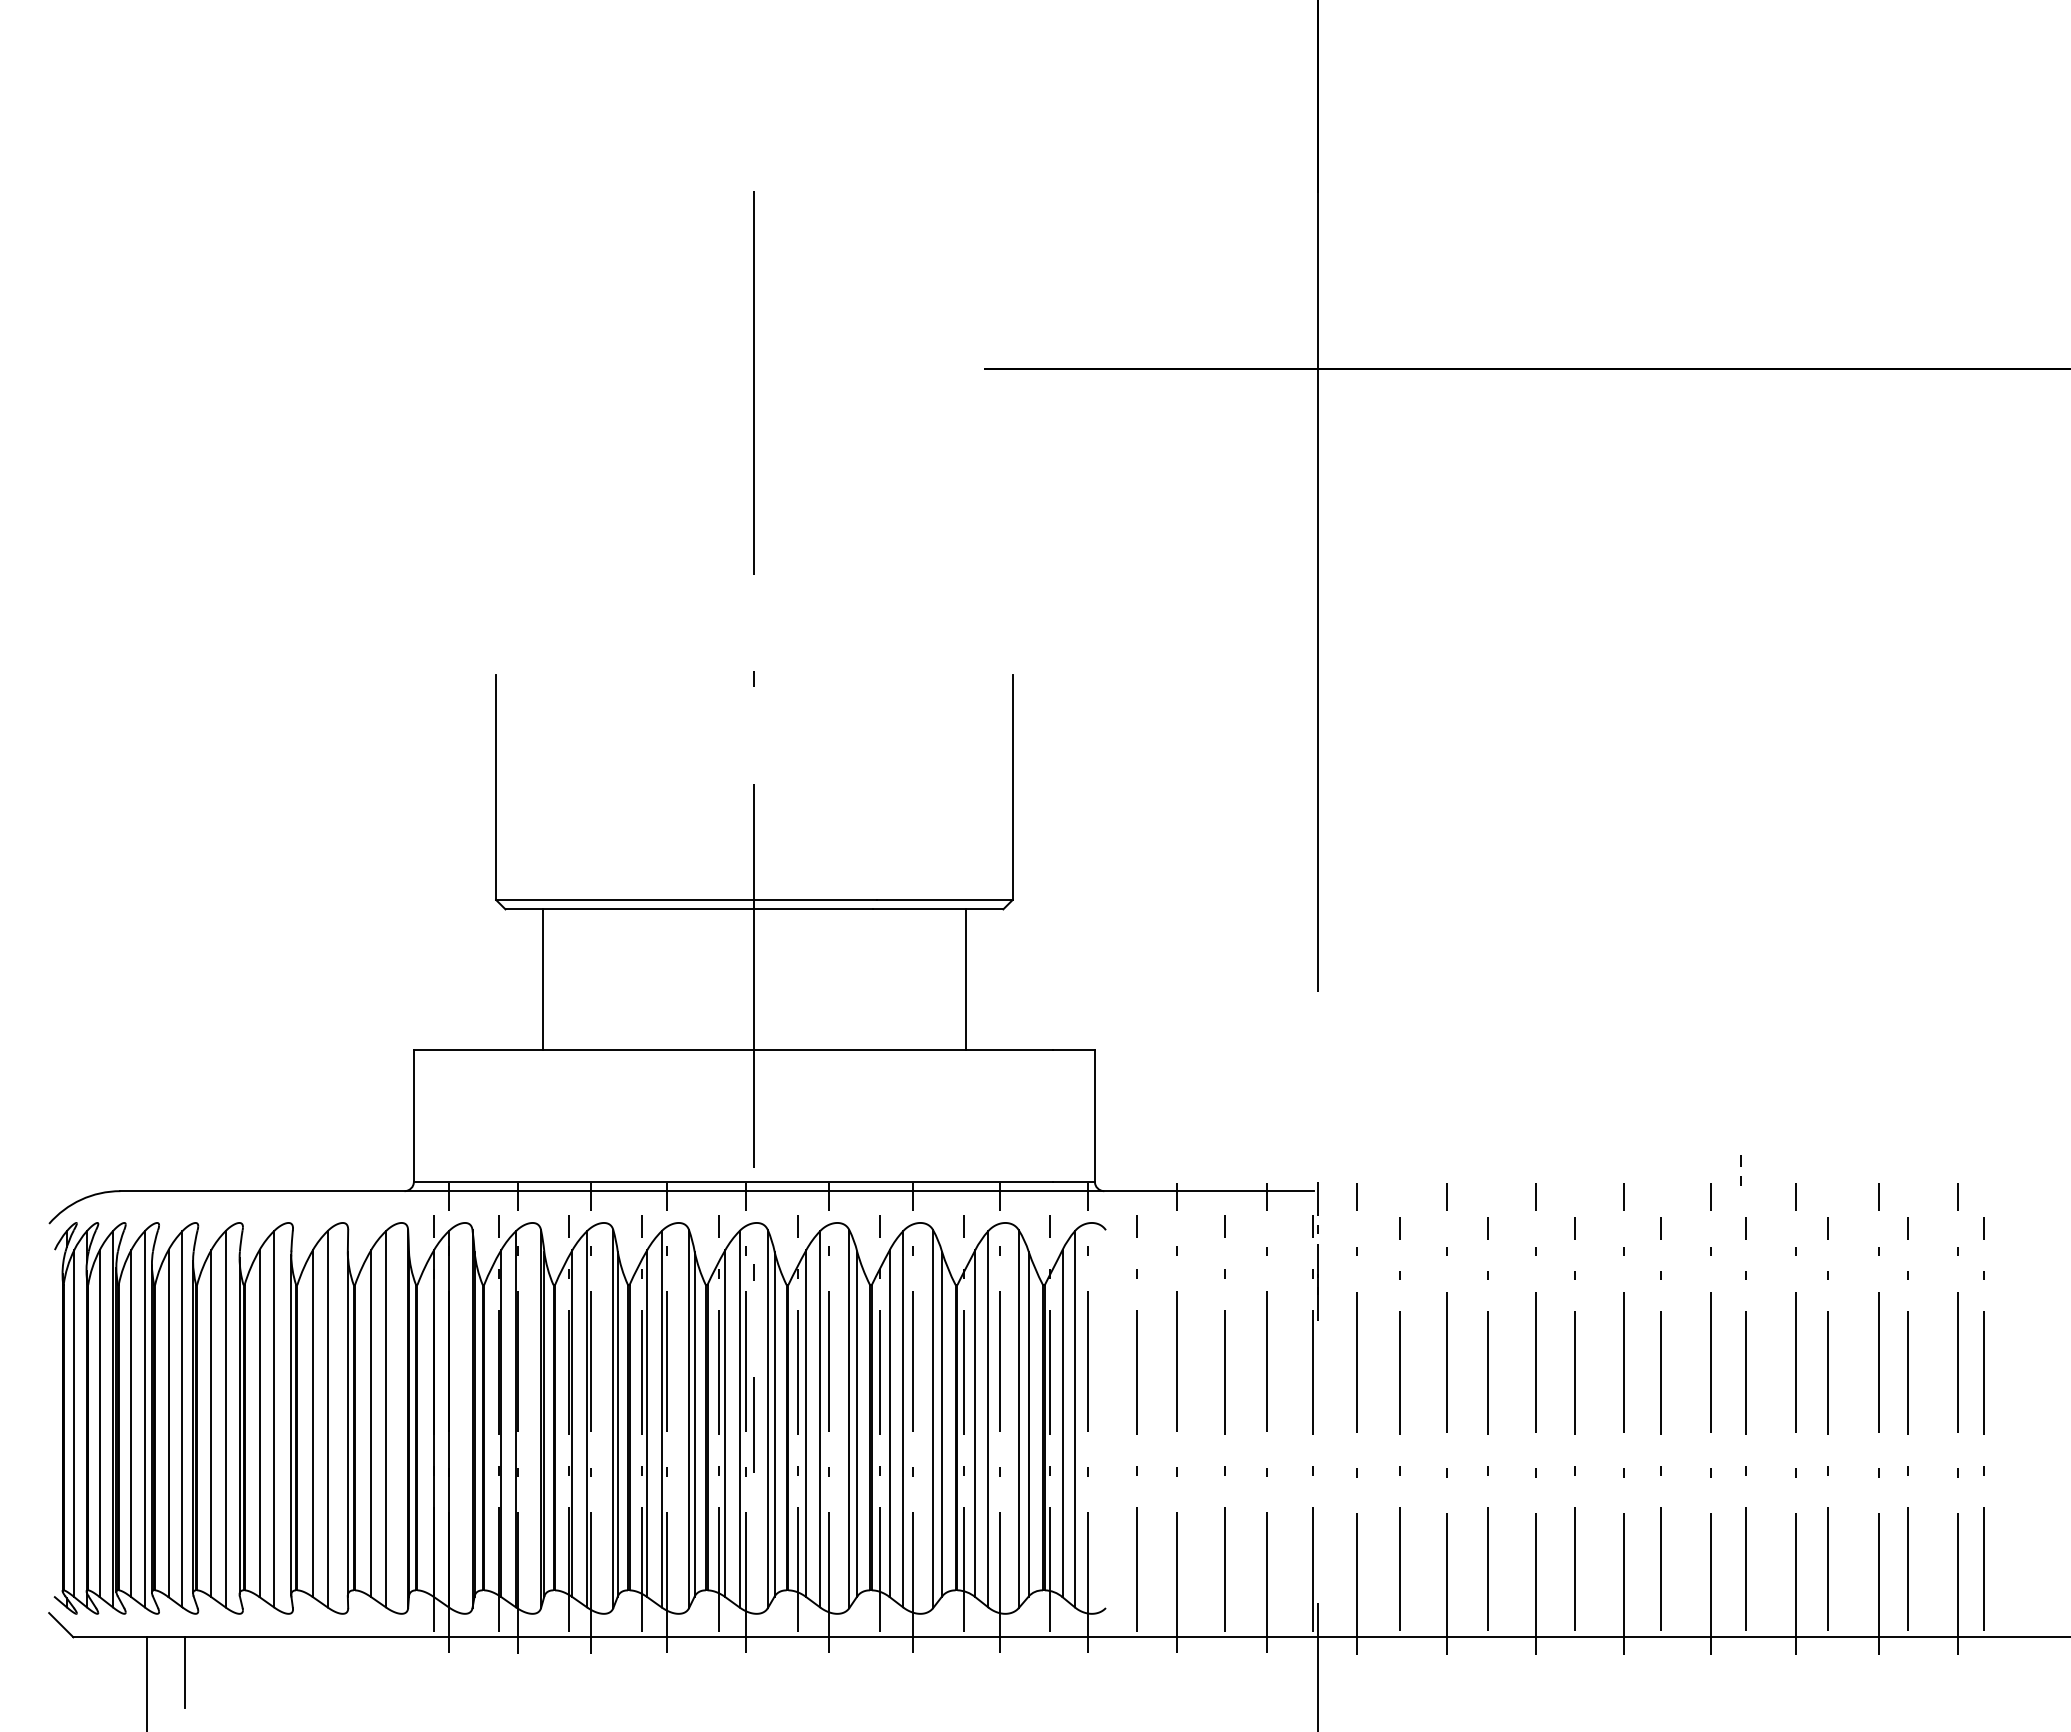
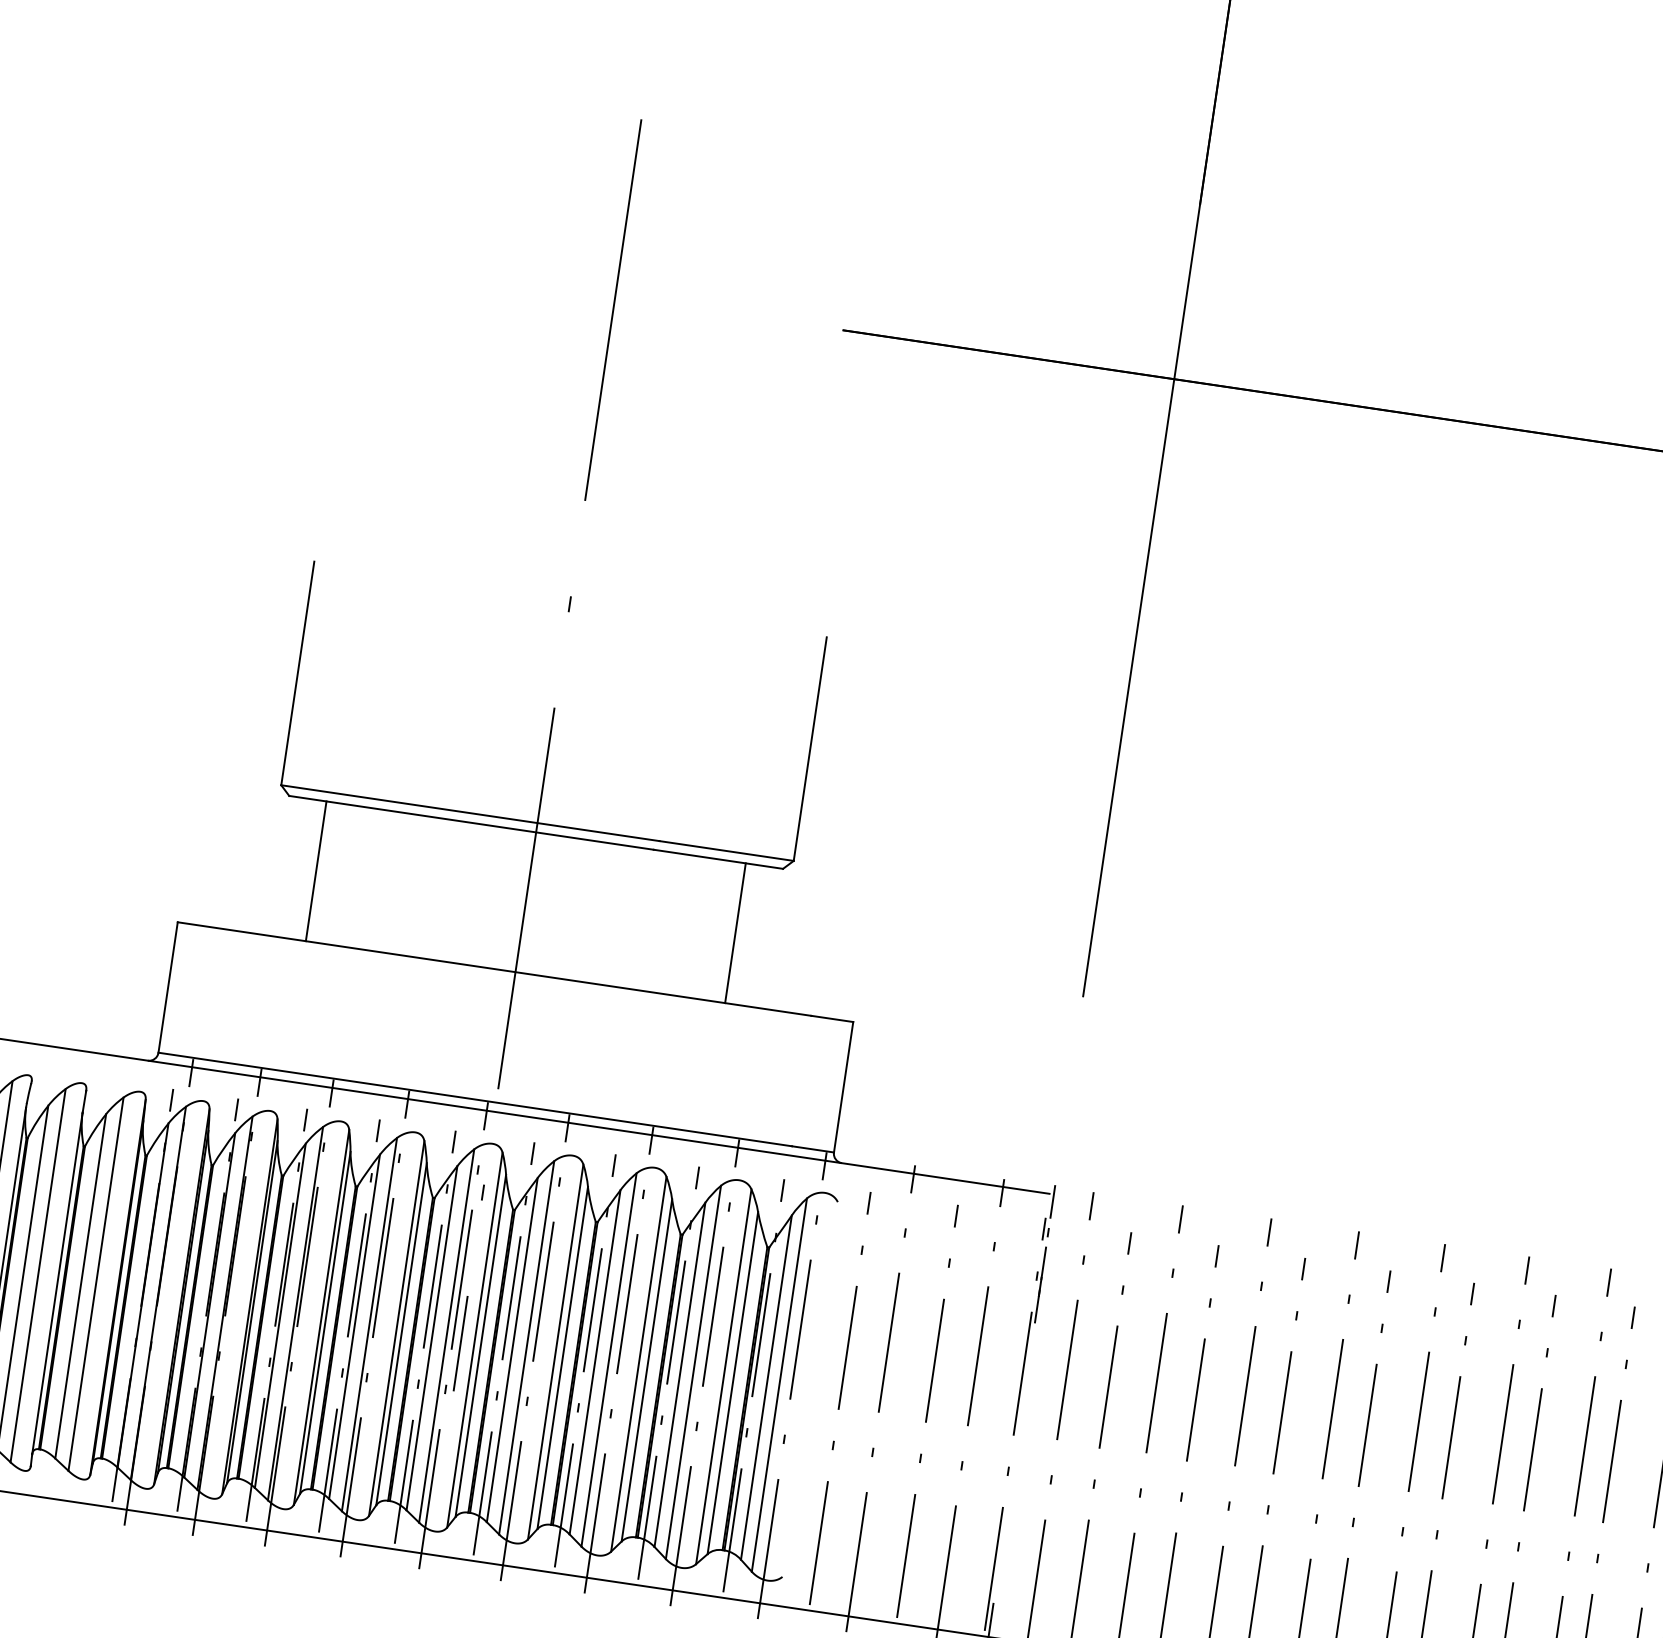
line: (1740, 1166) -> (1476, 1231), removed

